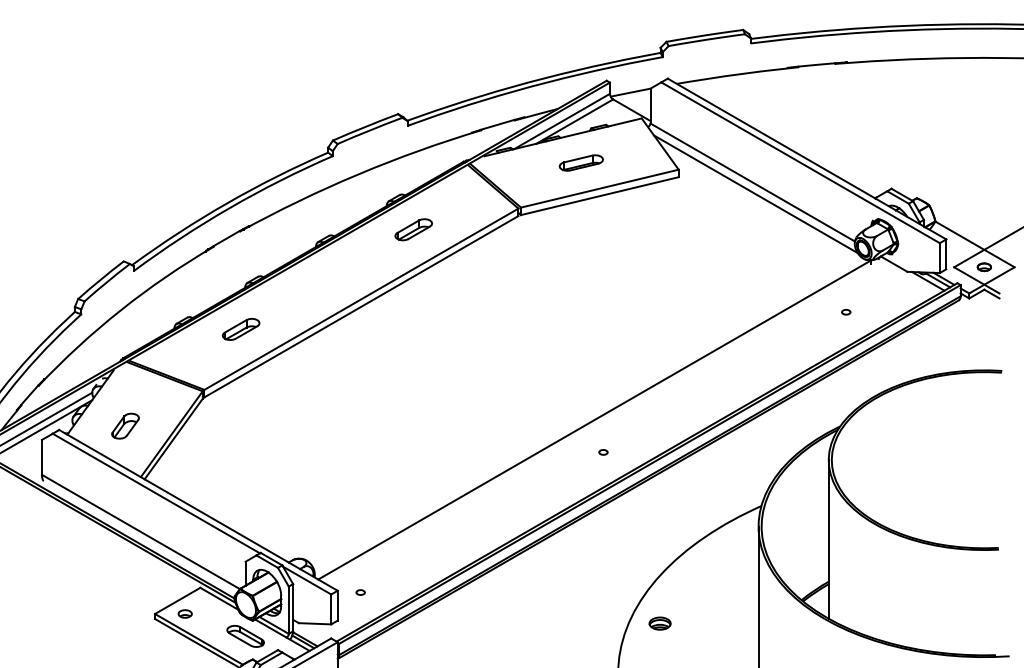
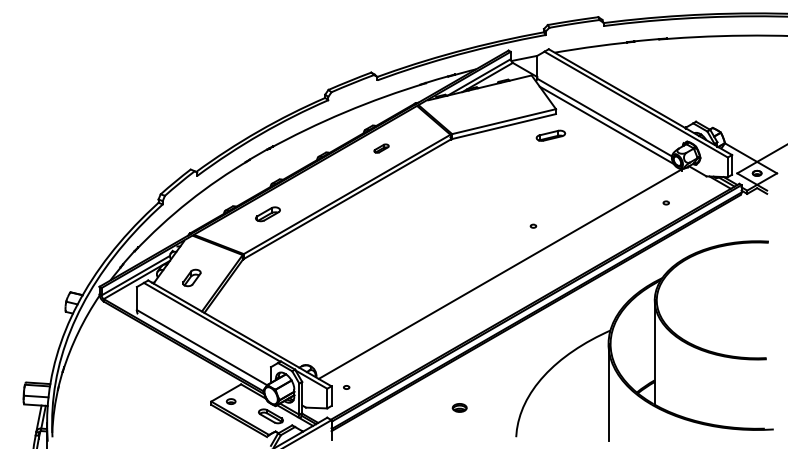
part: (580, 162) -> (550, 135), moved
part: (413, 229) -> (381, 148), size x0.6
part: (603, 451) -> (533, 225), moved
part: (659, 622) -> (459, 407), moved

